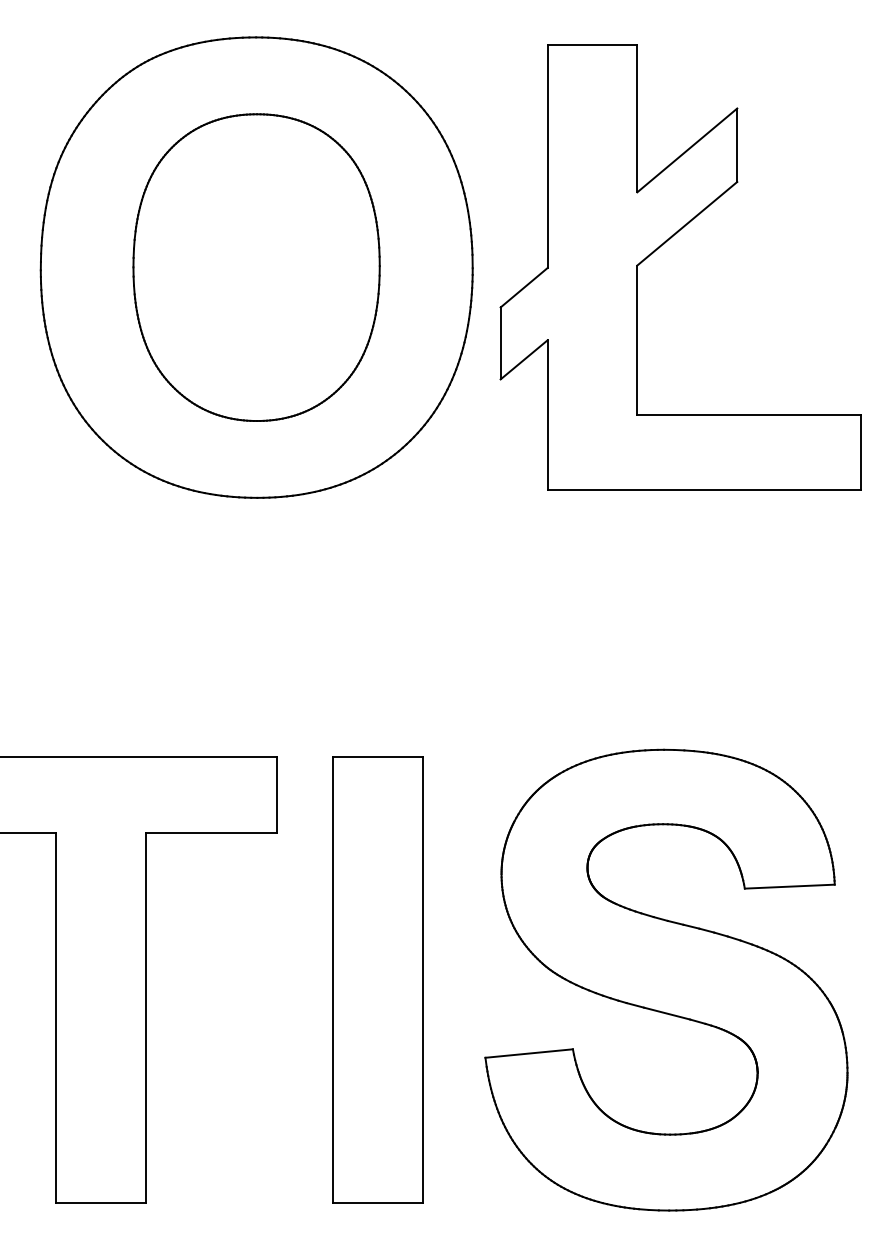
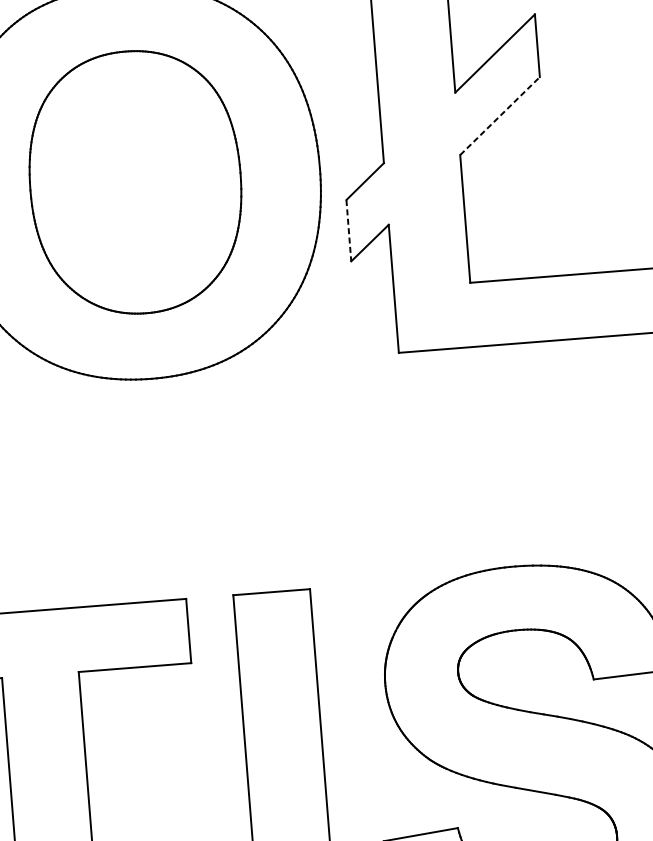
line: (687, 223) -> (500, 115), solid -> dashed
line: (500, 343) -> (348, 230), solid -> dashed

